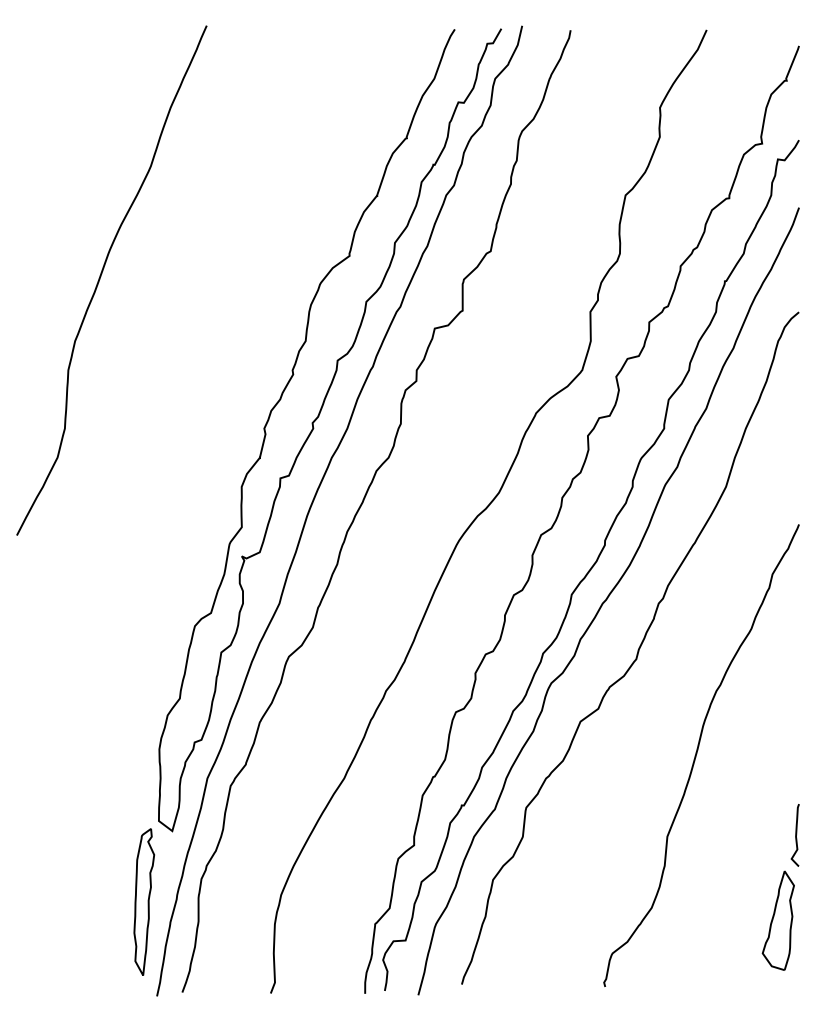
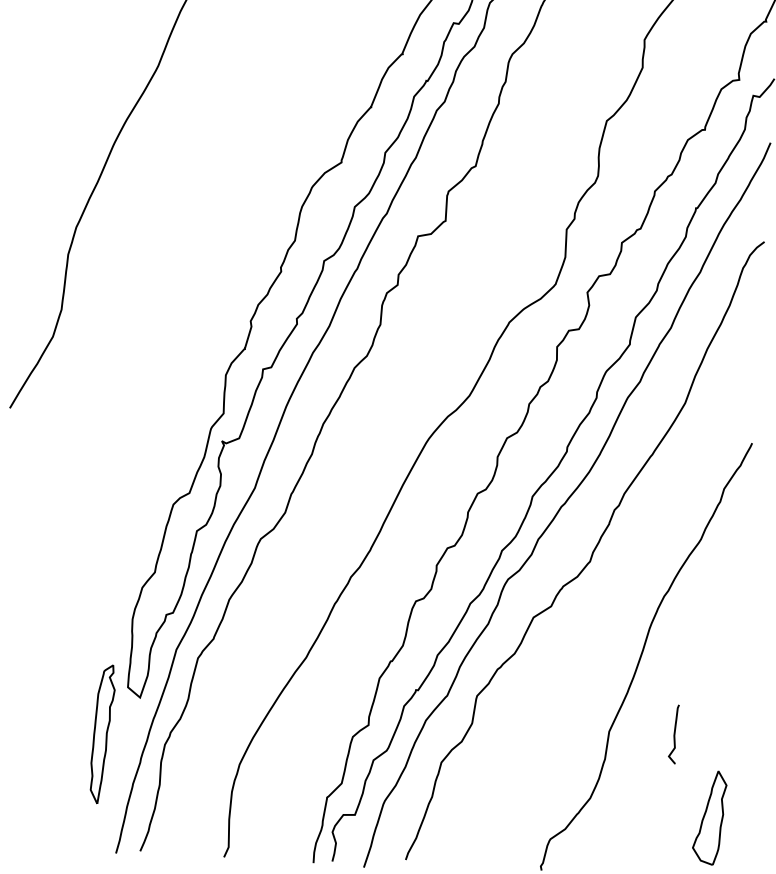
curve: (795, 835) -> (673, 734), moved
part: (144, 901) -> (102, 733), moved

